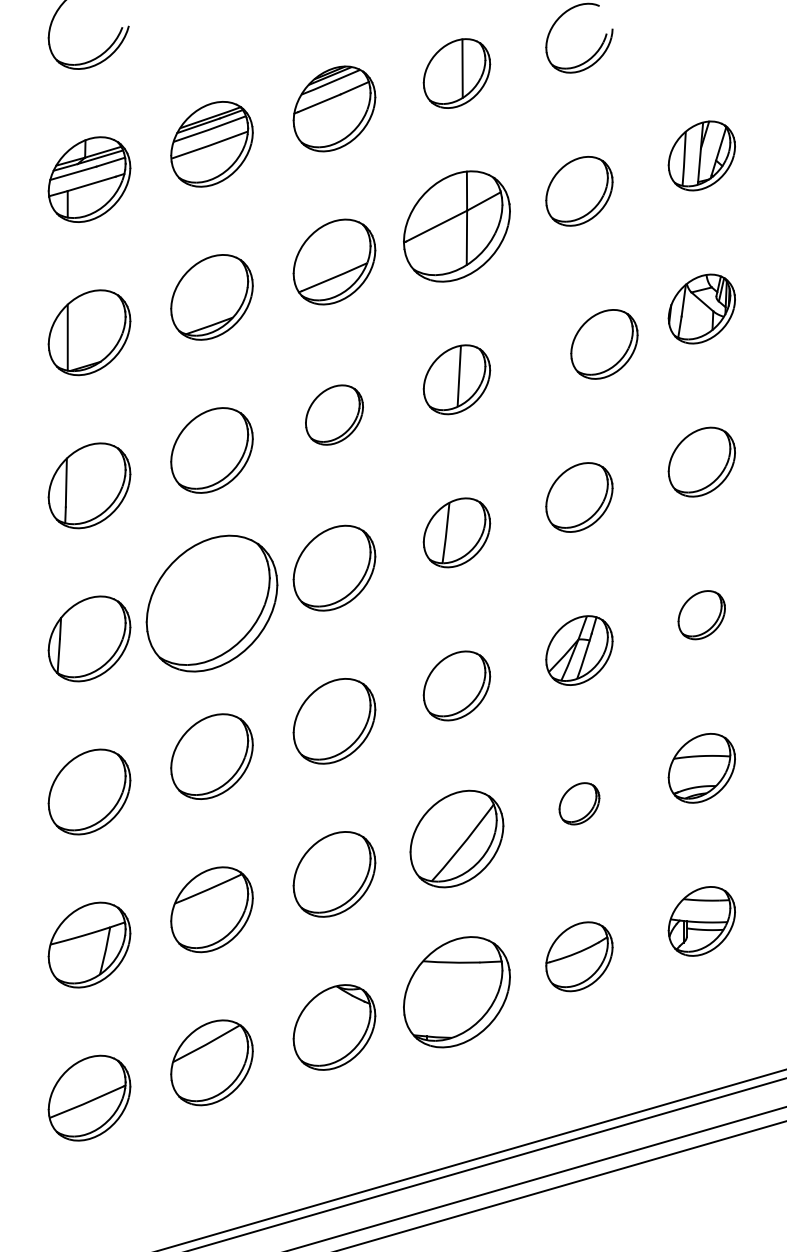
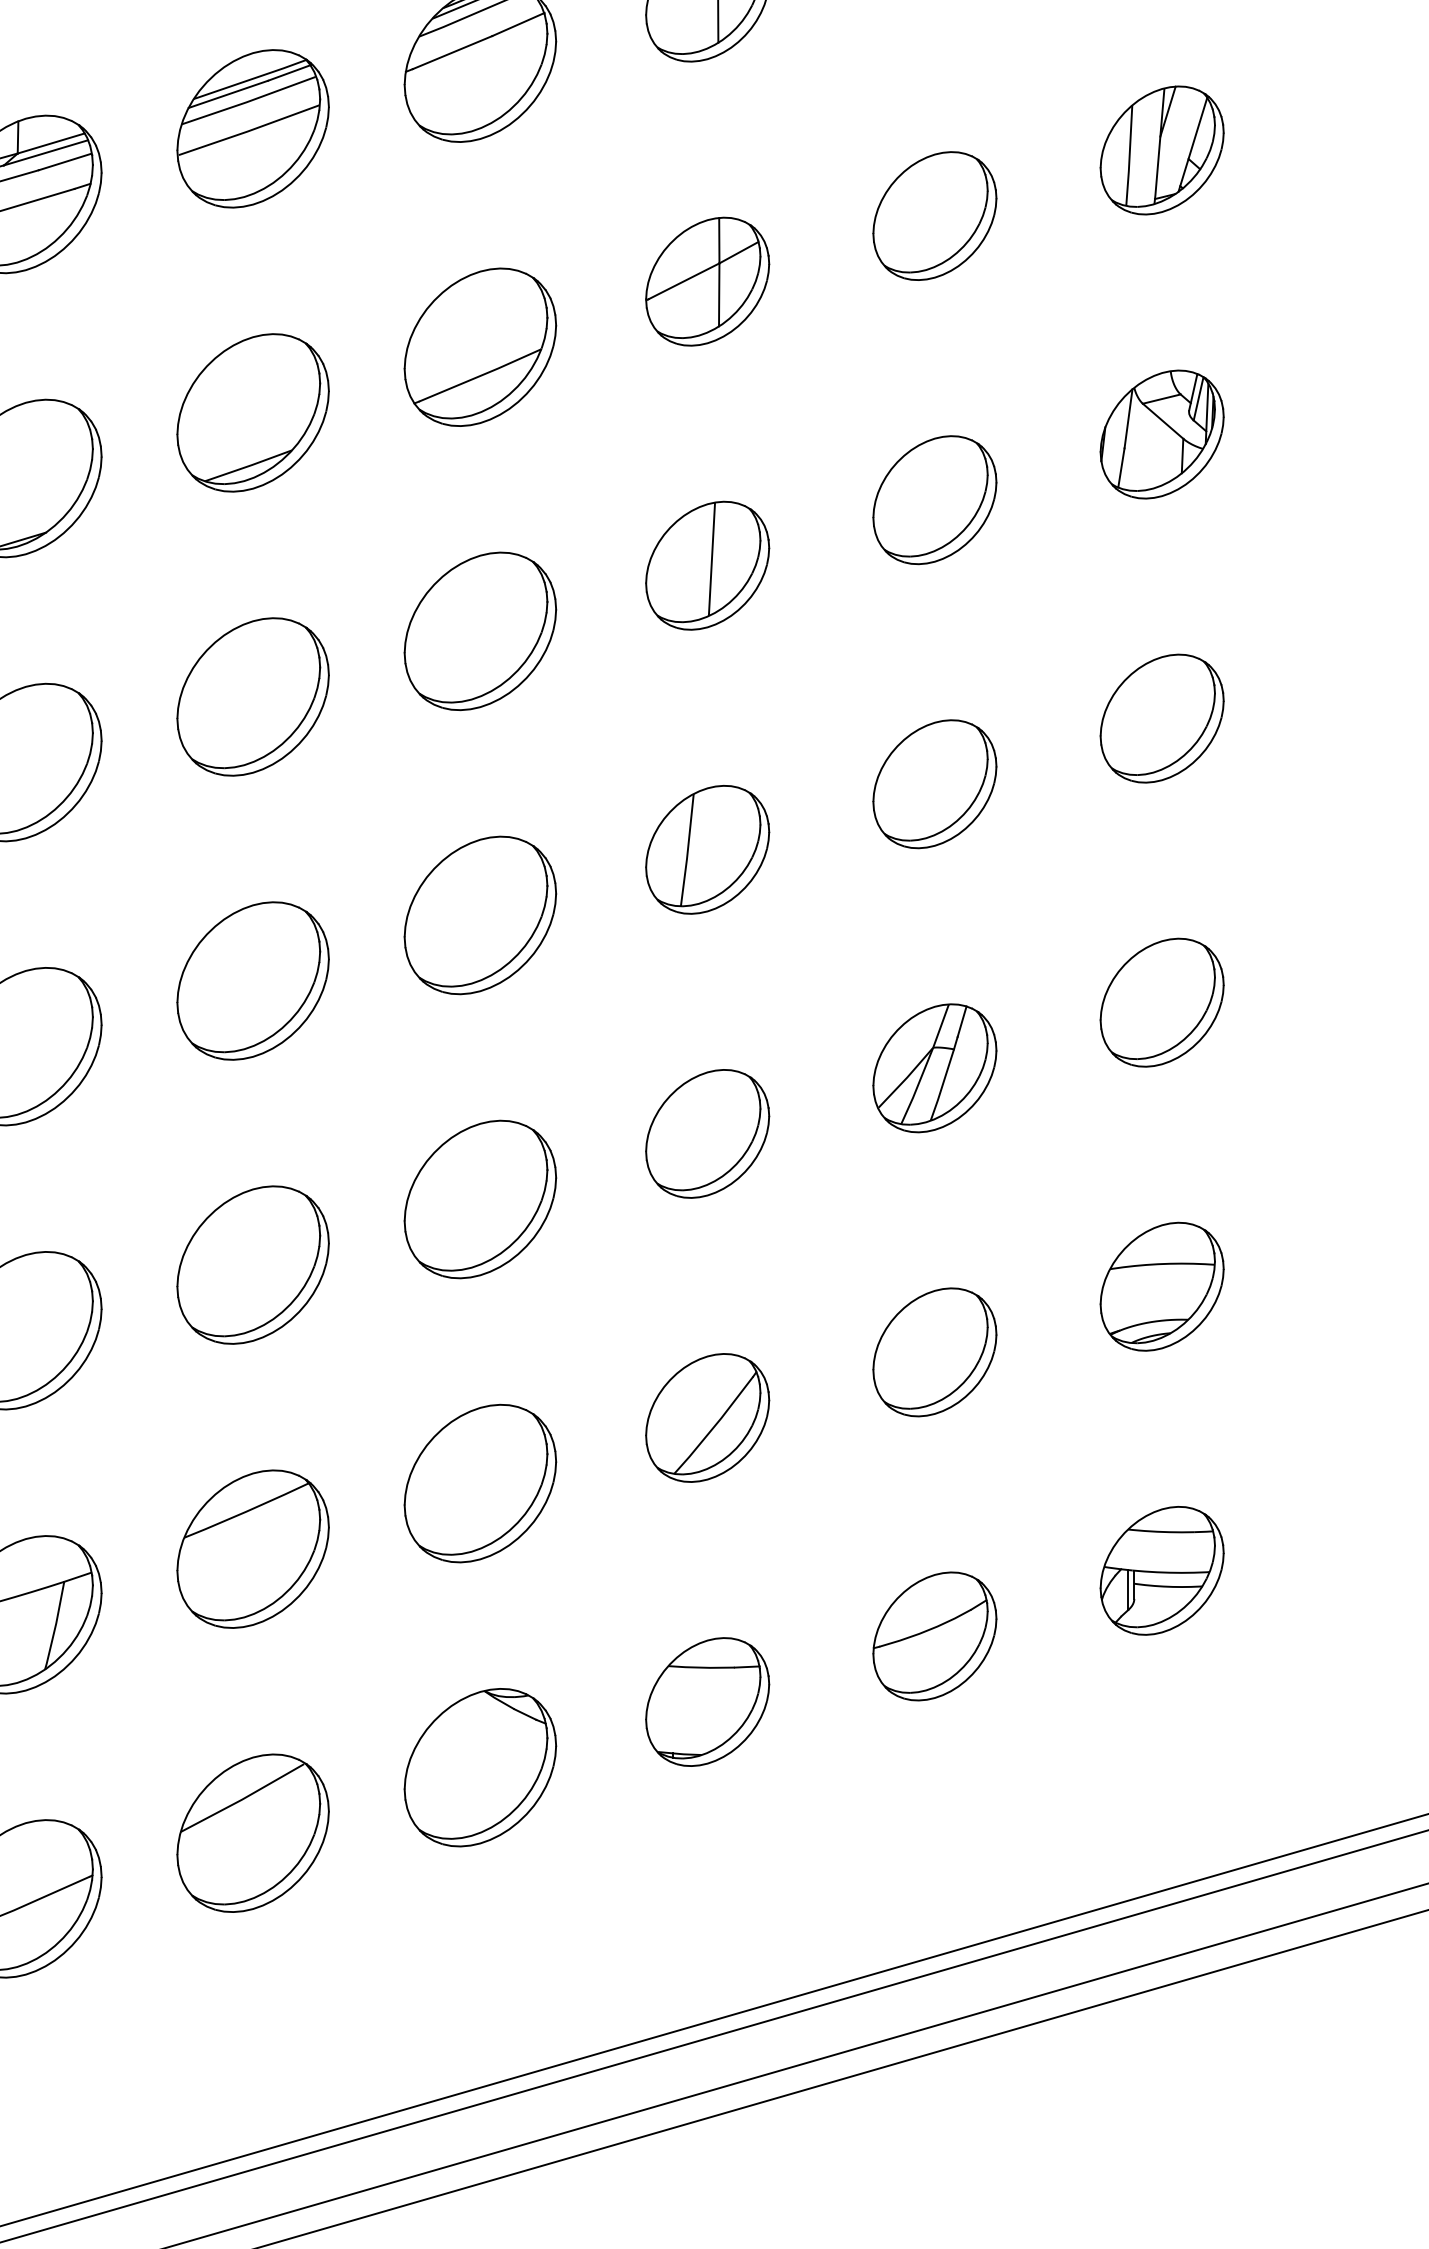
part: (456, 226) -> (706, 281), size x0.62
part: (604, 344) -> (935, 500), moved
part: (334, 414) -> (480, 630), size x1.43
part: (211, 603) -> (252, 980), size x0.62
part: (701, 614) -> (1161, 1001), size x1.43
part: (579, 803) -> (935, 1352), size x1.67
part: (456, 838) -> (706, 1416), size x0.71
part: (456, 991) -> (706, 1700), size x0.62

